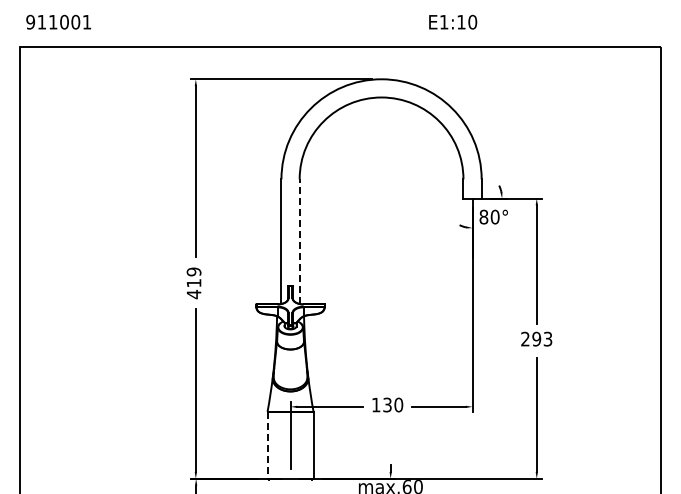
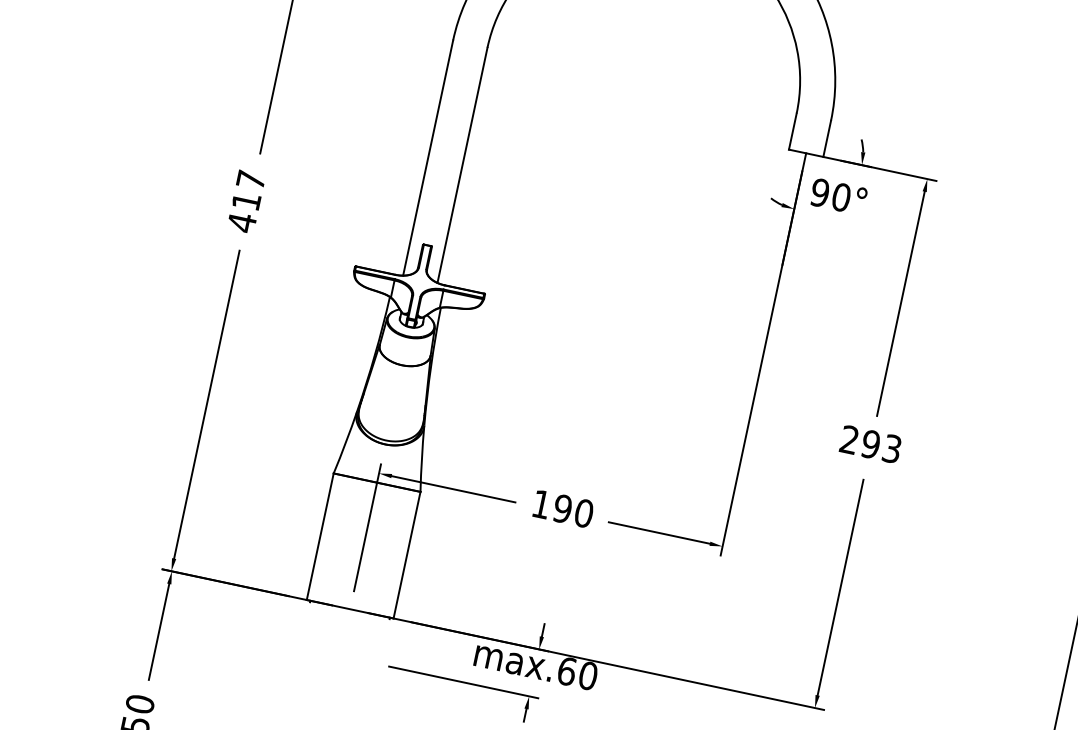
text: (483, 217) -> (819, 193), 80° -> 90°
line: (299, 241) -> (462, 164), dashed -> solid
text: (193, 271) -> (250, 179), 419 -> 417
text: (387, 404) -> (562, 507), 130 -> 190
line: (267, 445) -> (320, 537), dashed -> solid

